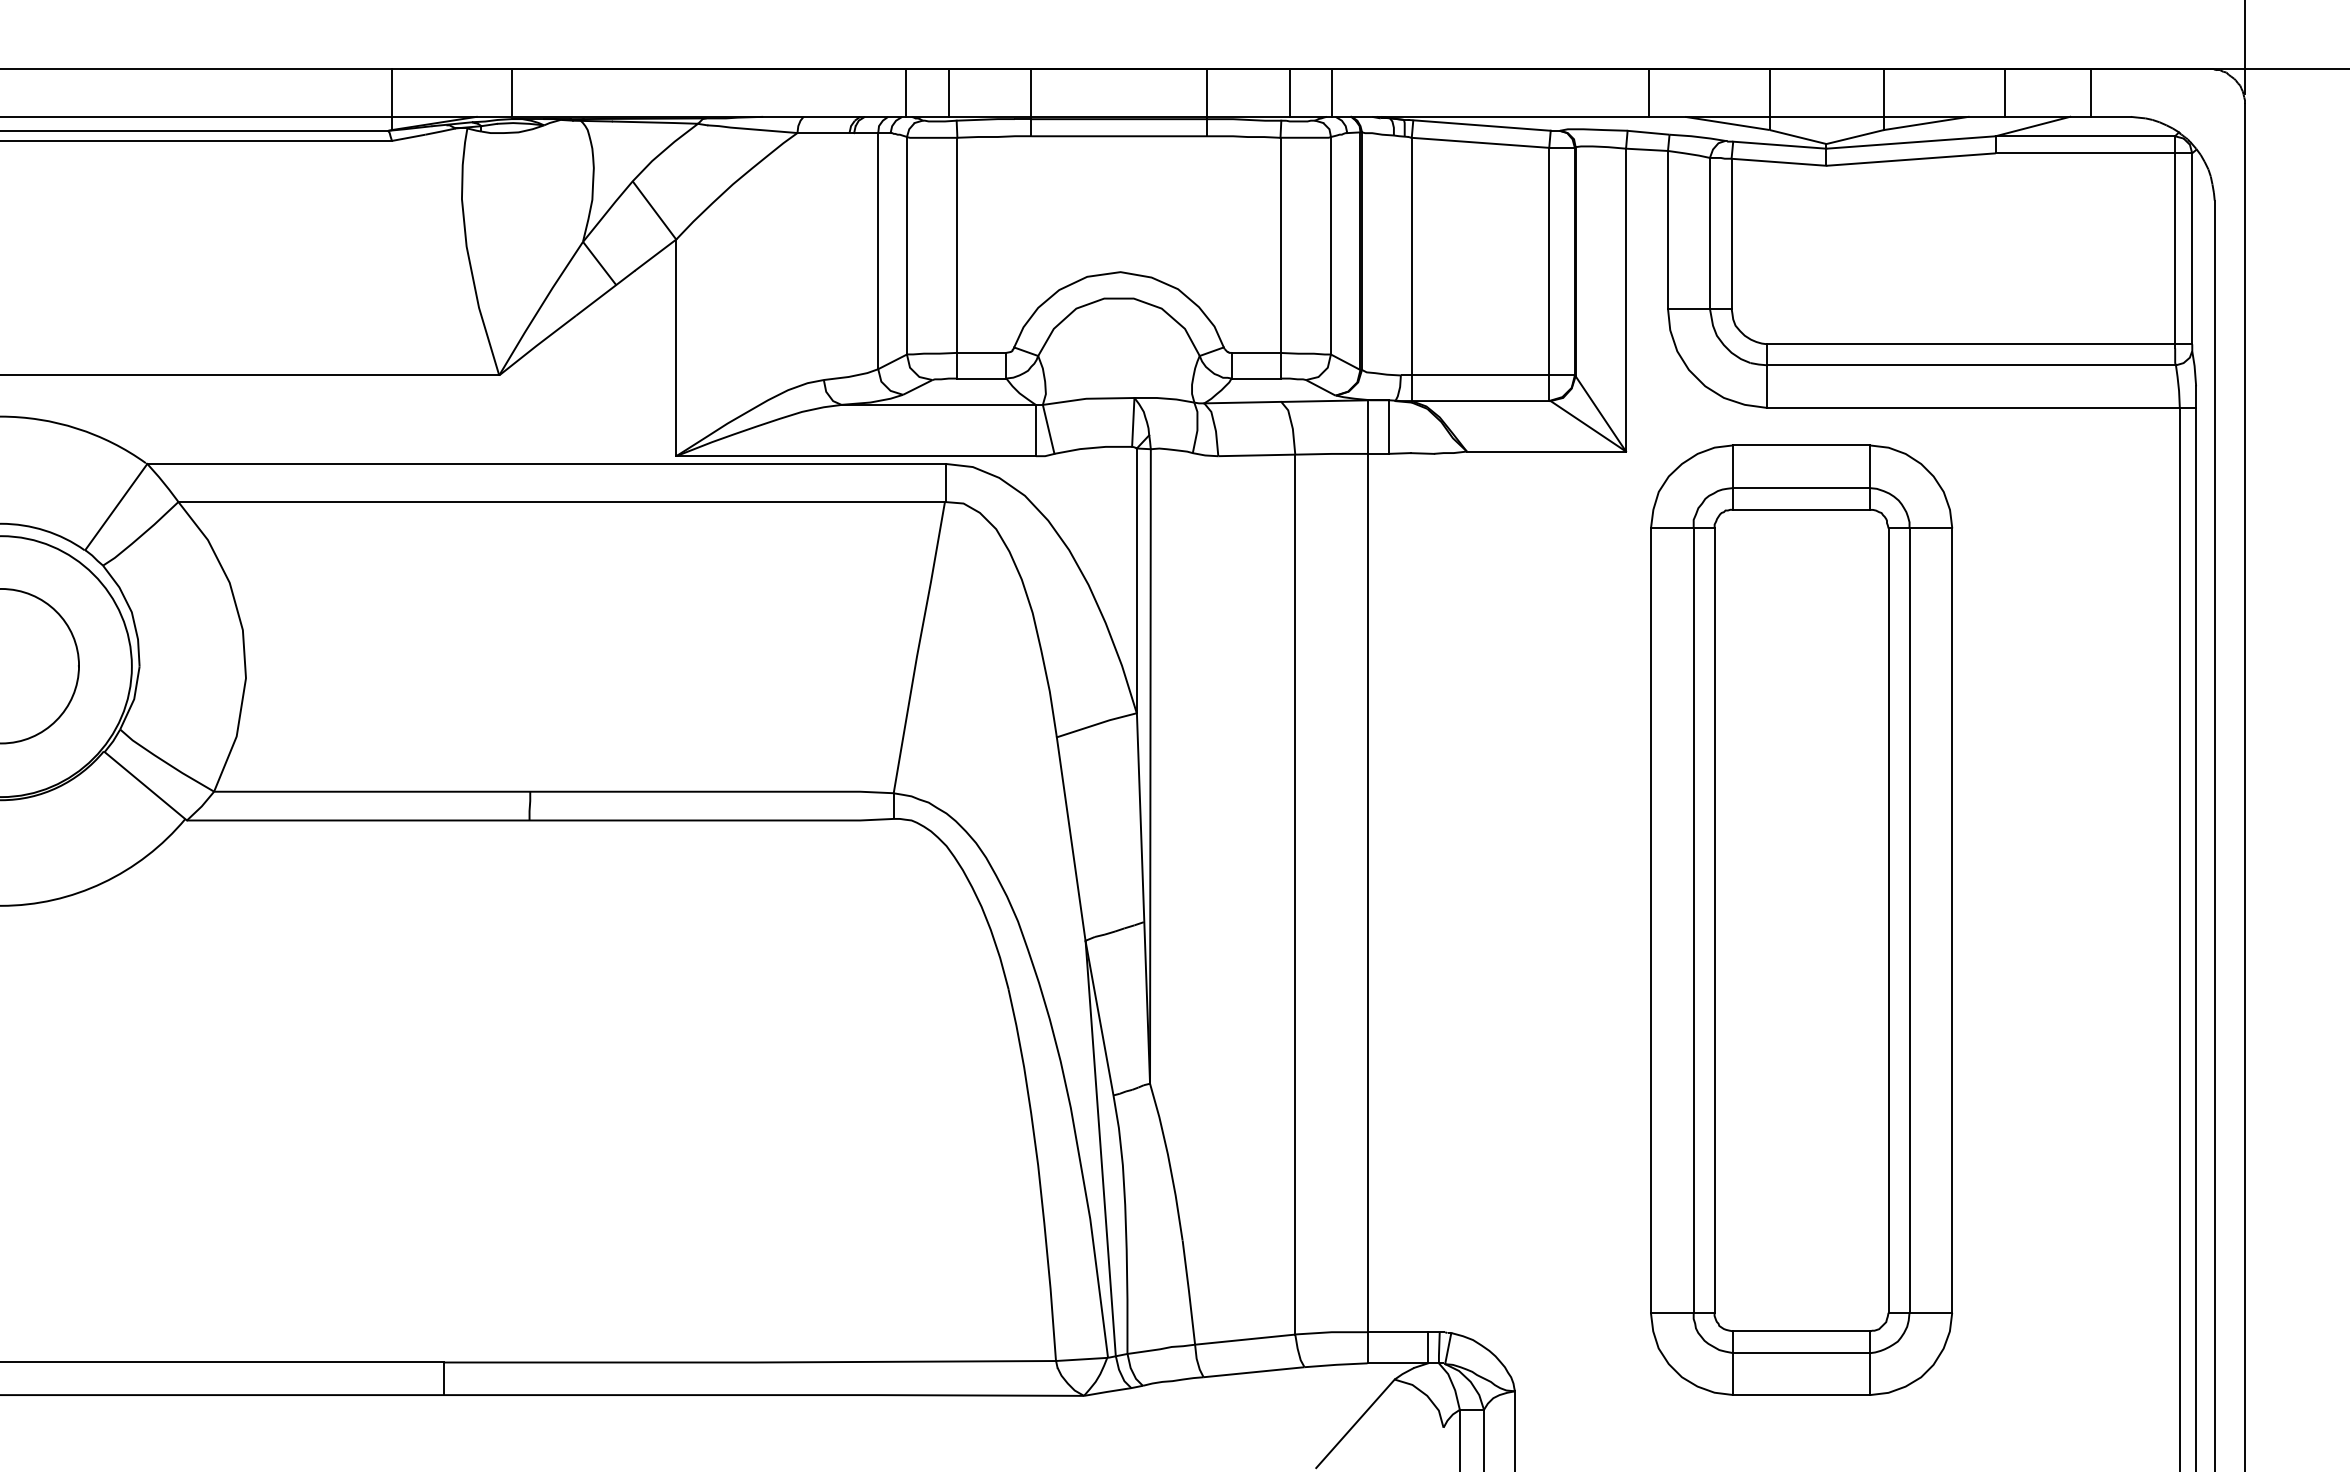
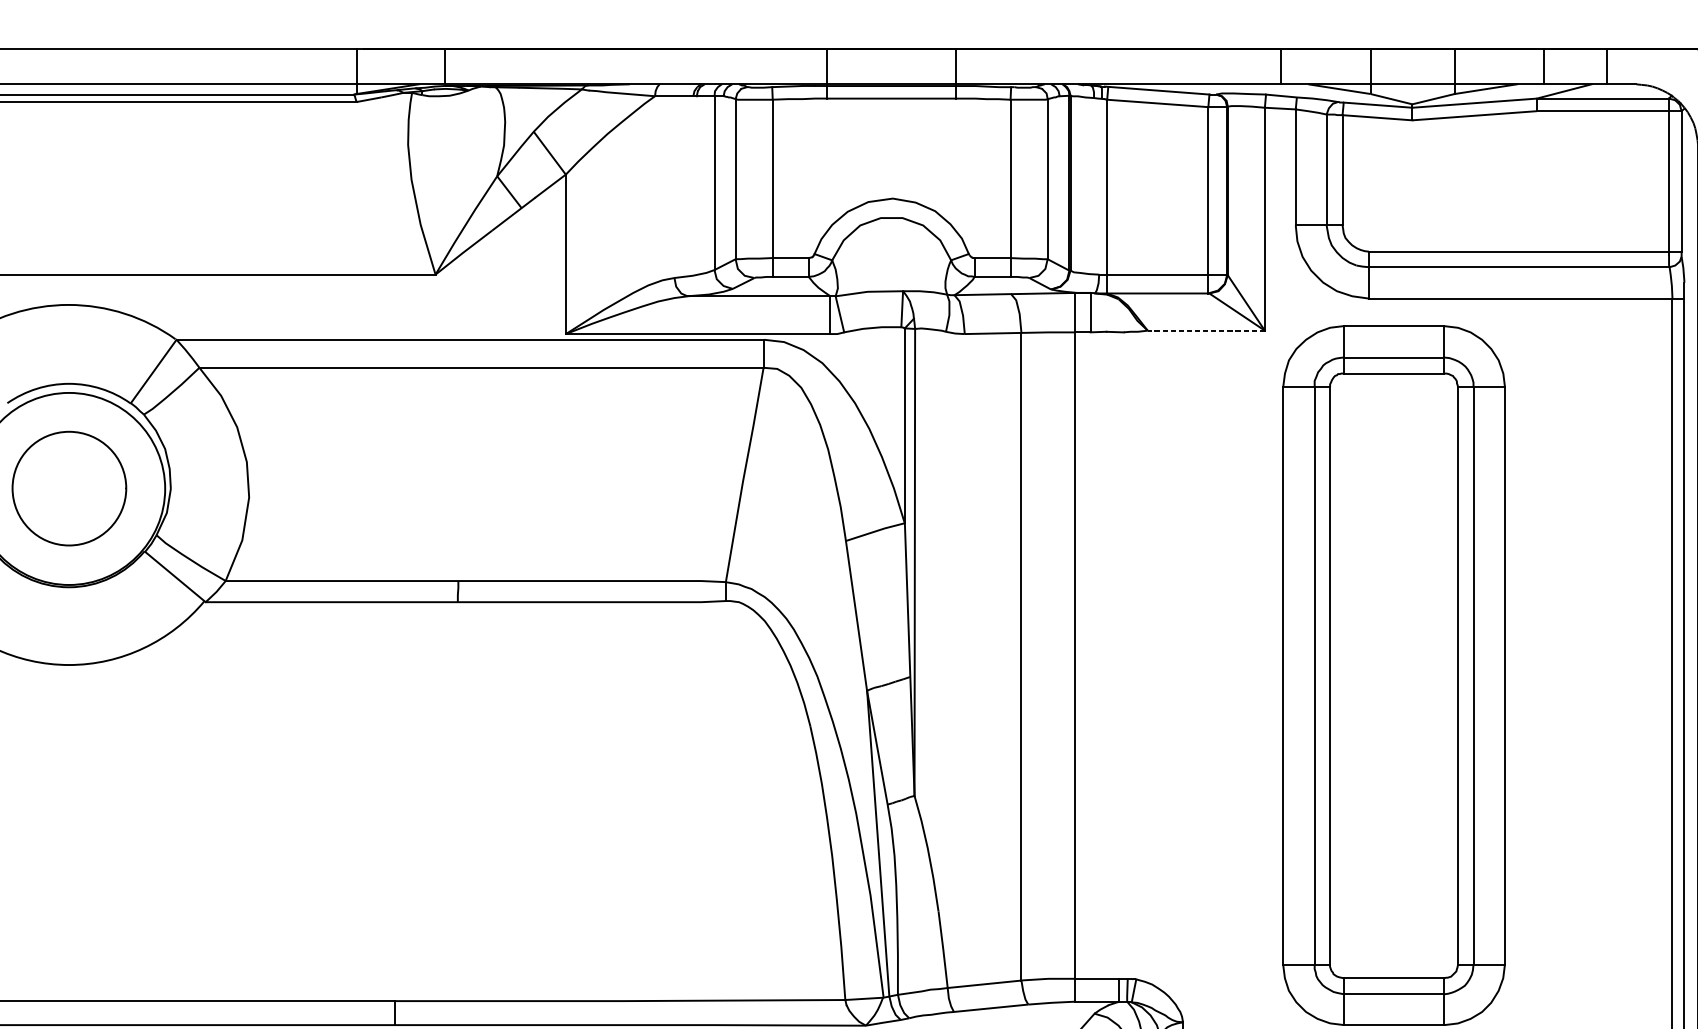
line: (906, 92) -> (735, 66), removed
line: (948, 92) -> (766, 66), removed
line: (1289, 92) -> (1017, 66), removed
line: (1331, 92) -> (1048, 66), removed
line: (1546, 451) -> (1206, 330), solid -> dashed

